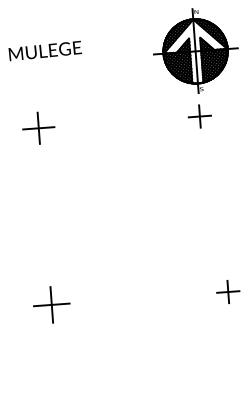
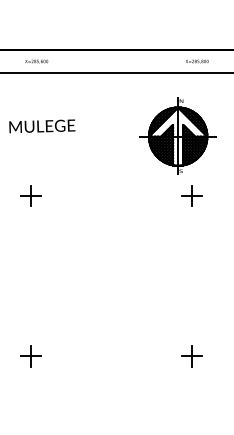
part: (199, 116) -> (191, 195), moved
part: (37, 128) -> (30, 195), size x0.71
part: (50, 305) -> (30, 356), size x0.62

